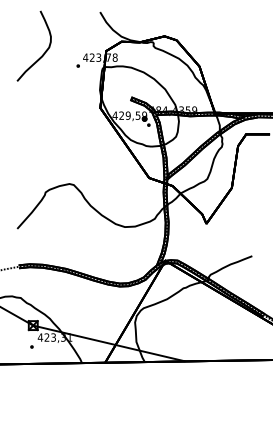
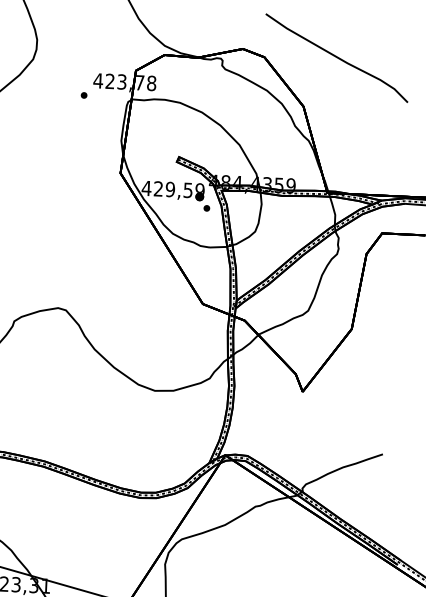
curve: (216, 38) -> (336, 57), added

